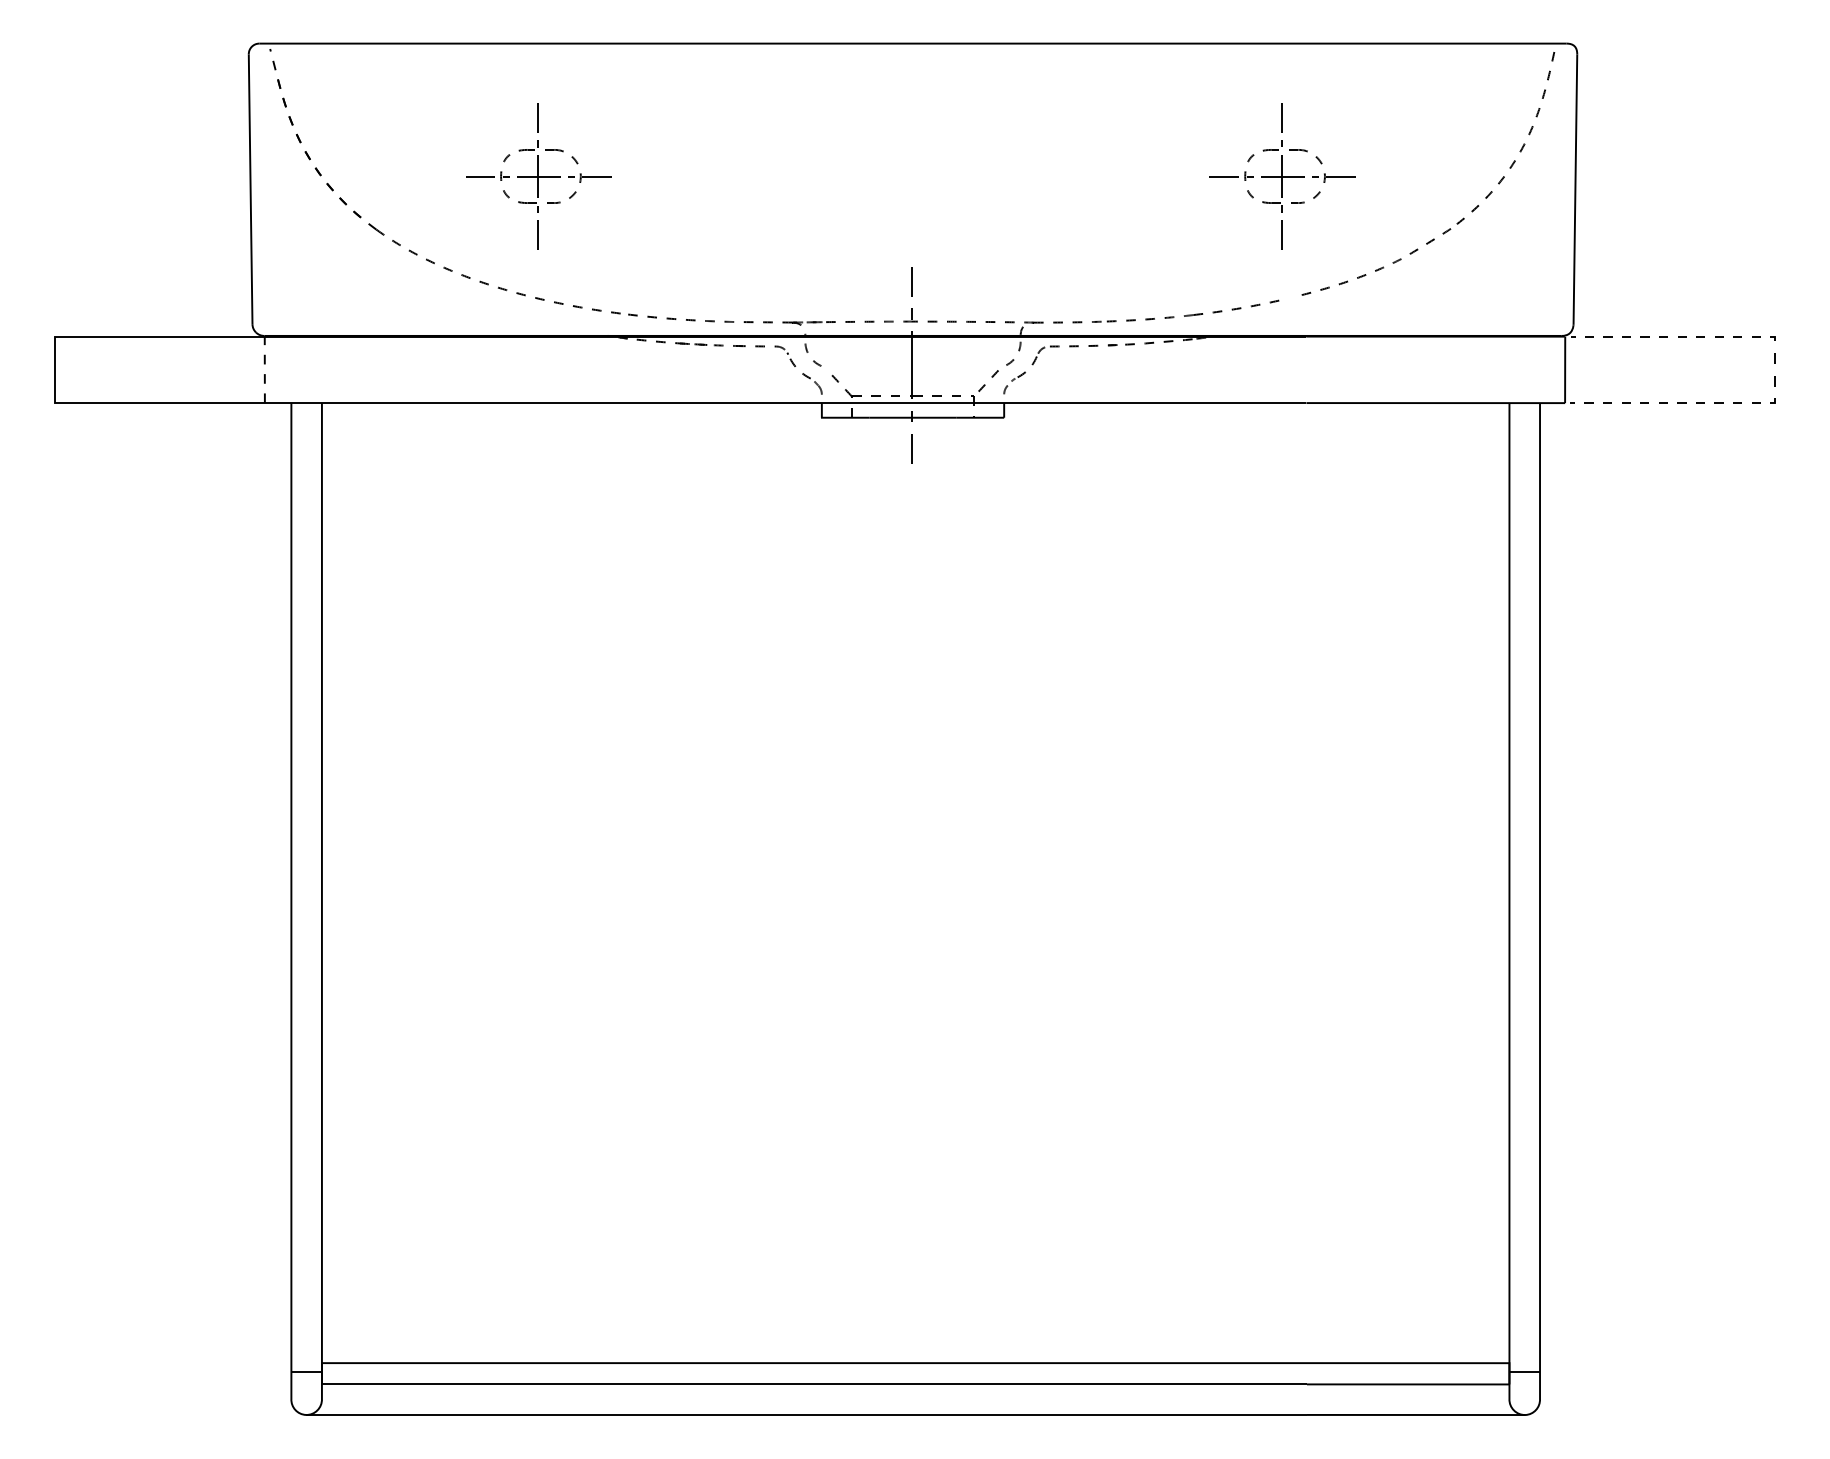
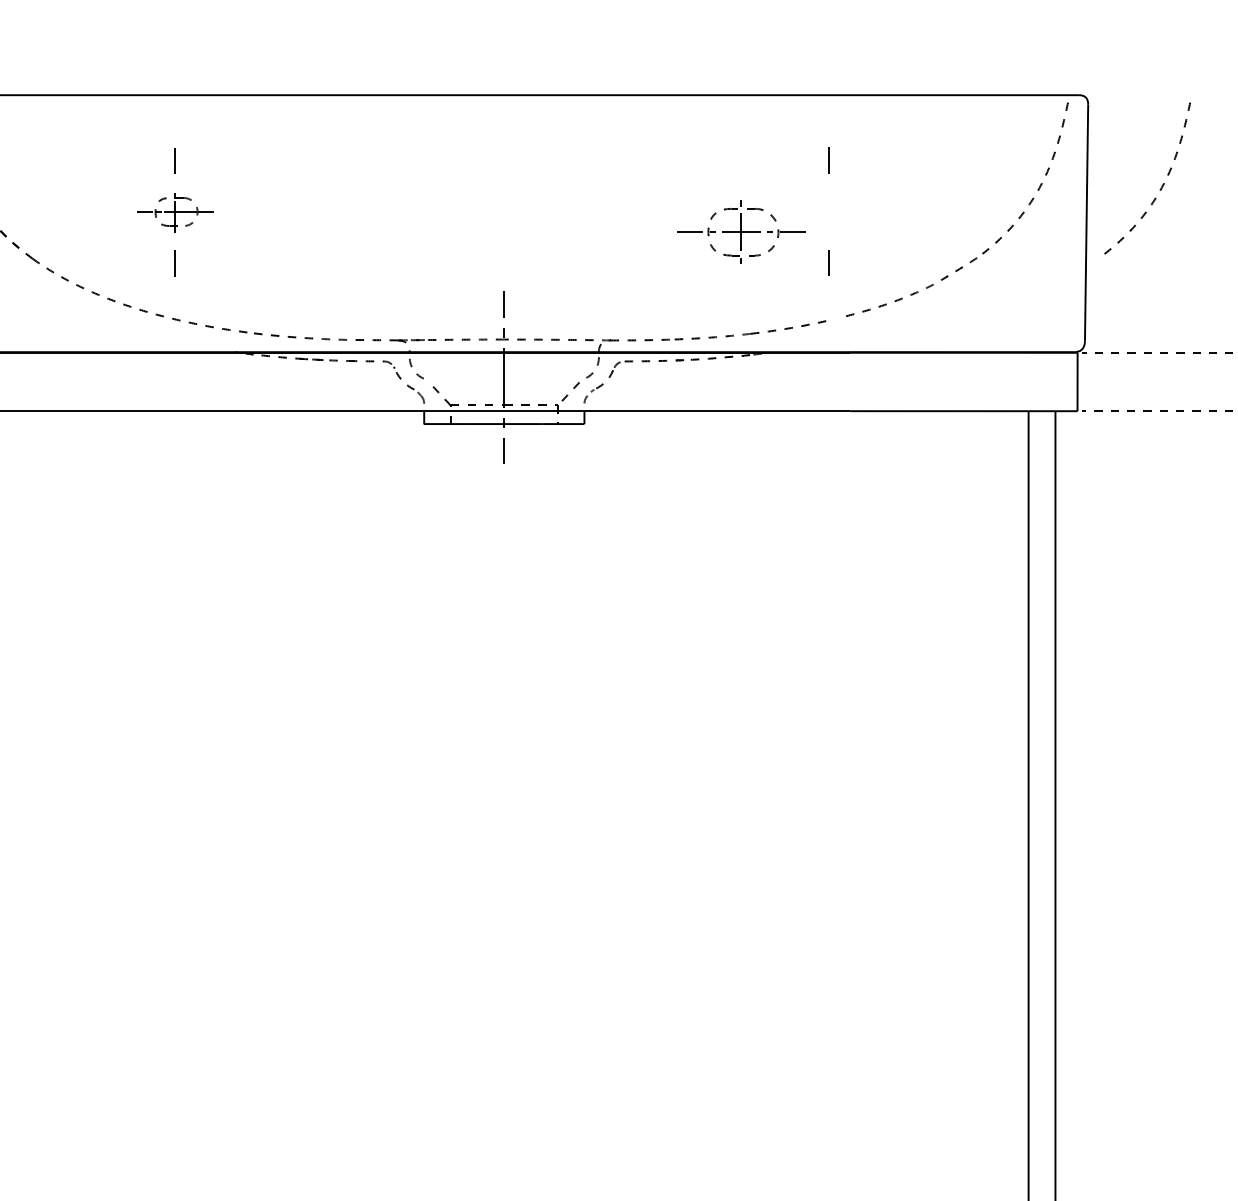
part: (1660, 147) -> (1161, 186), added
part: (538, 176) -> (175, 212), size x0.6
part: (1282, 176) -> (741, 232), moved

